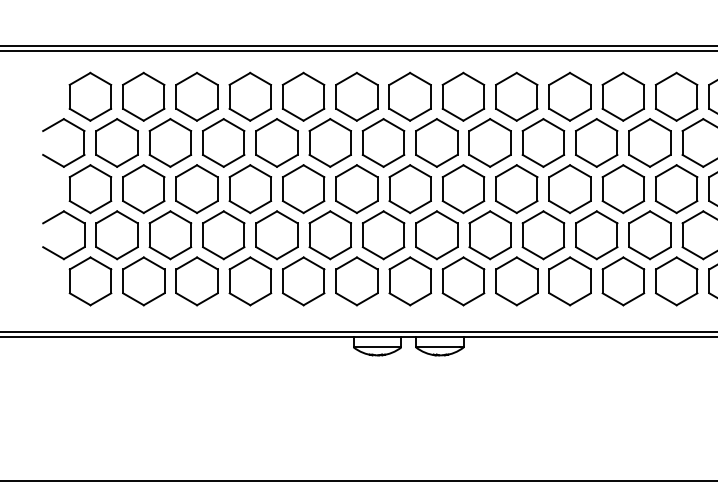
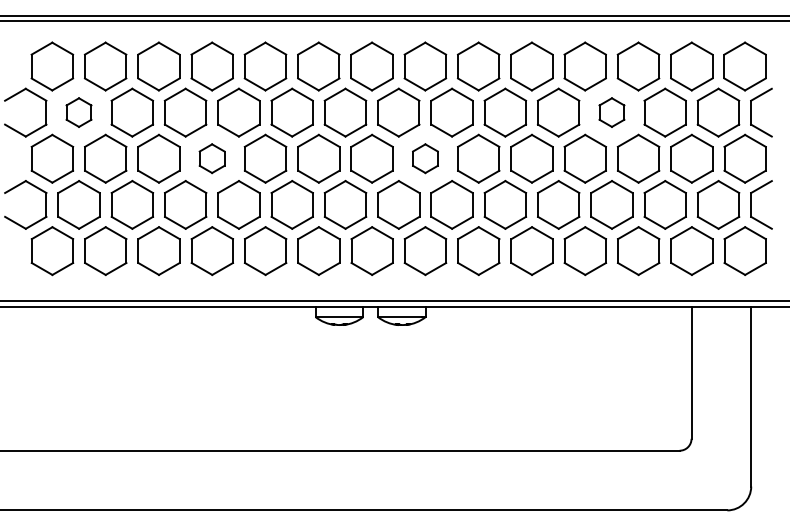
part: (116, 142) -> (78, 112), size x0.6
part: (649, 142) -> (611, 112), size x0.6
part: (249, 188) -> (211, 158), size x0.6
part: (463, 188) -> (425, 158), size x0.6

